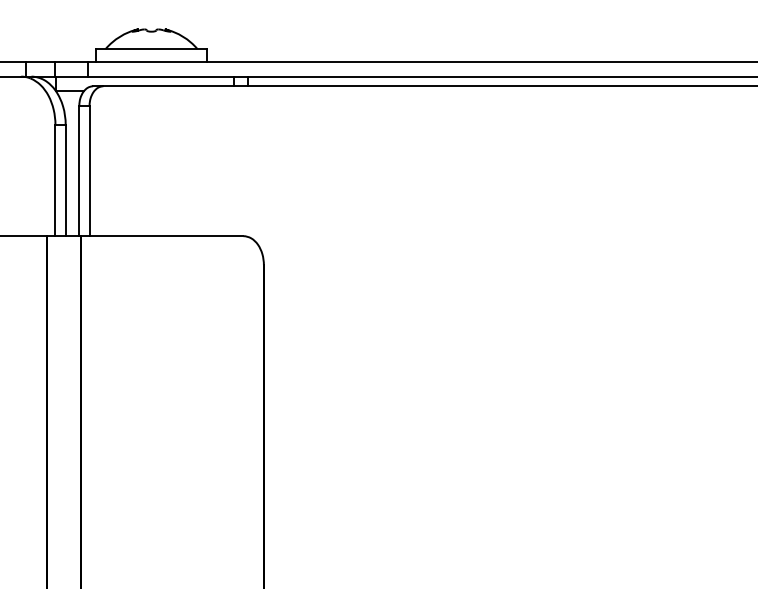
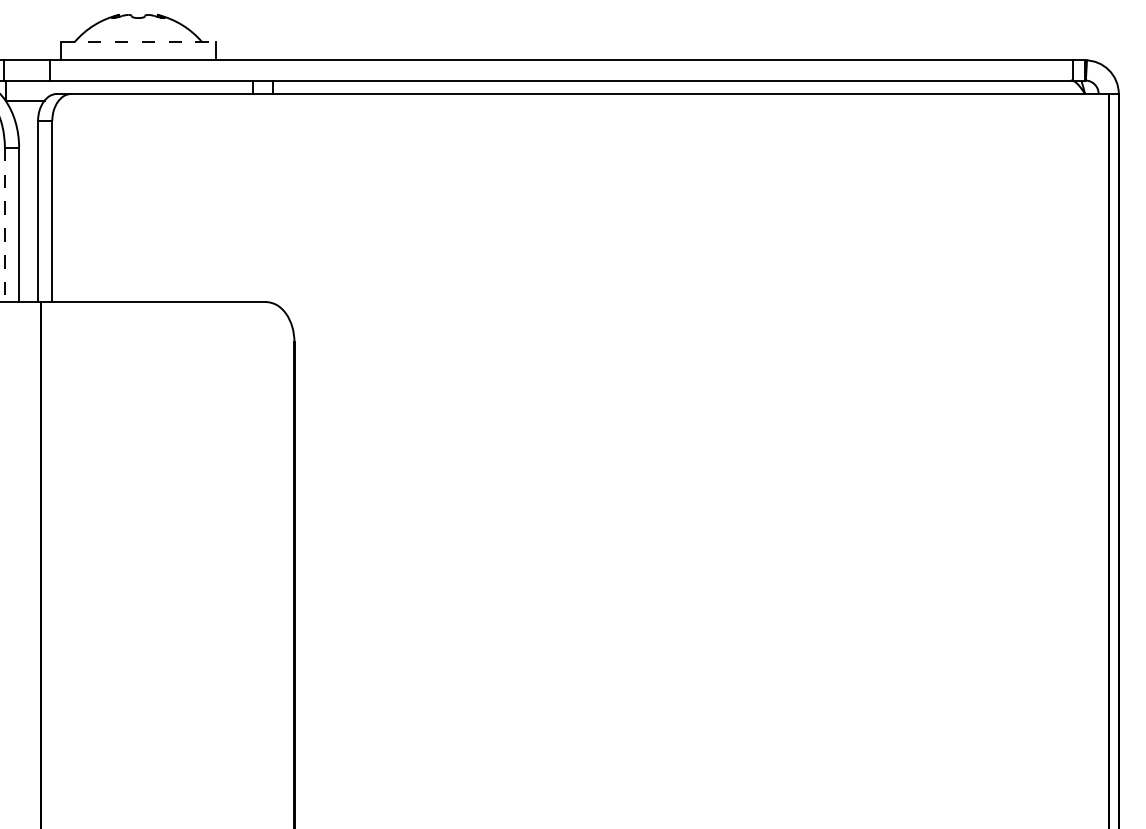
line: (151, 49) -> (138, 42), solid -> dashed
line: (55, 181) -> (4, 225), solid -> dashed

